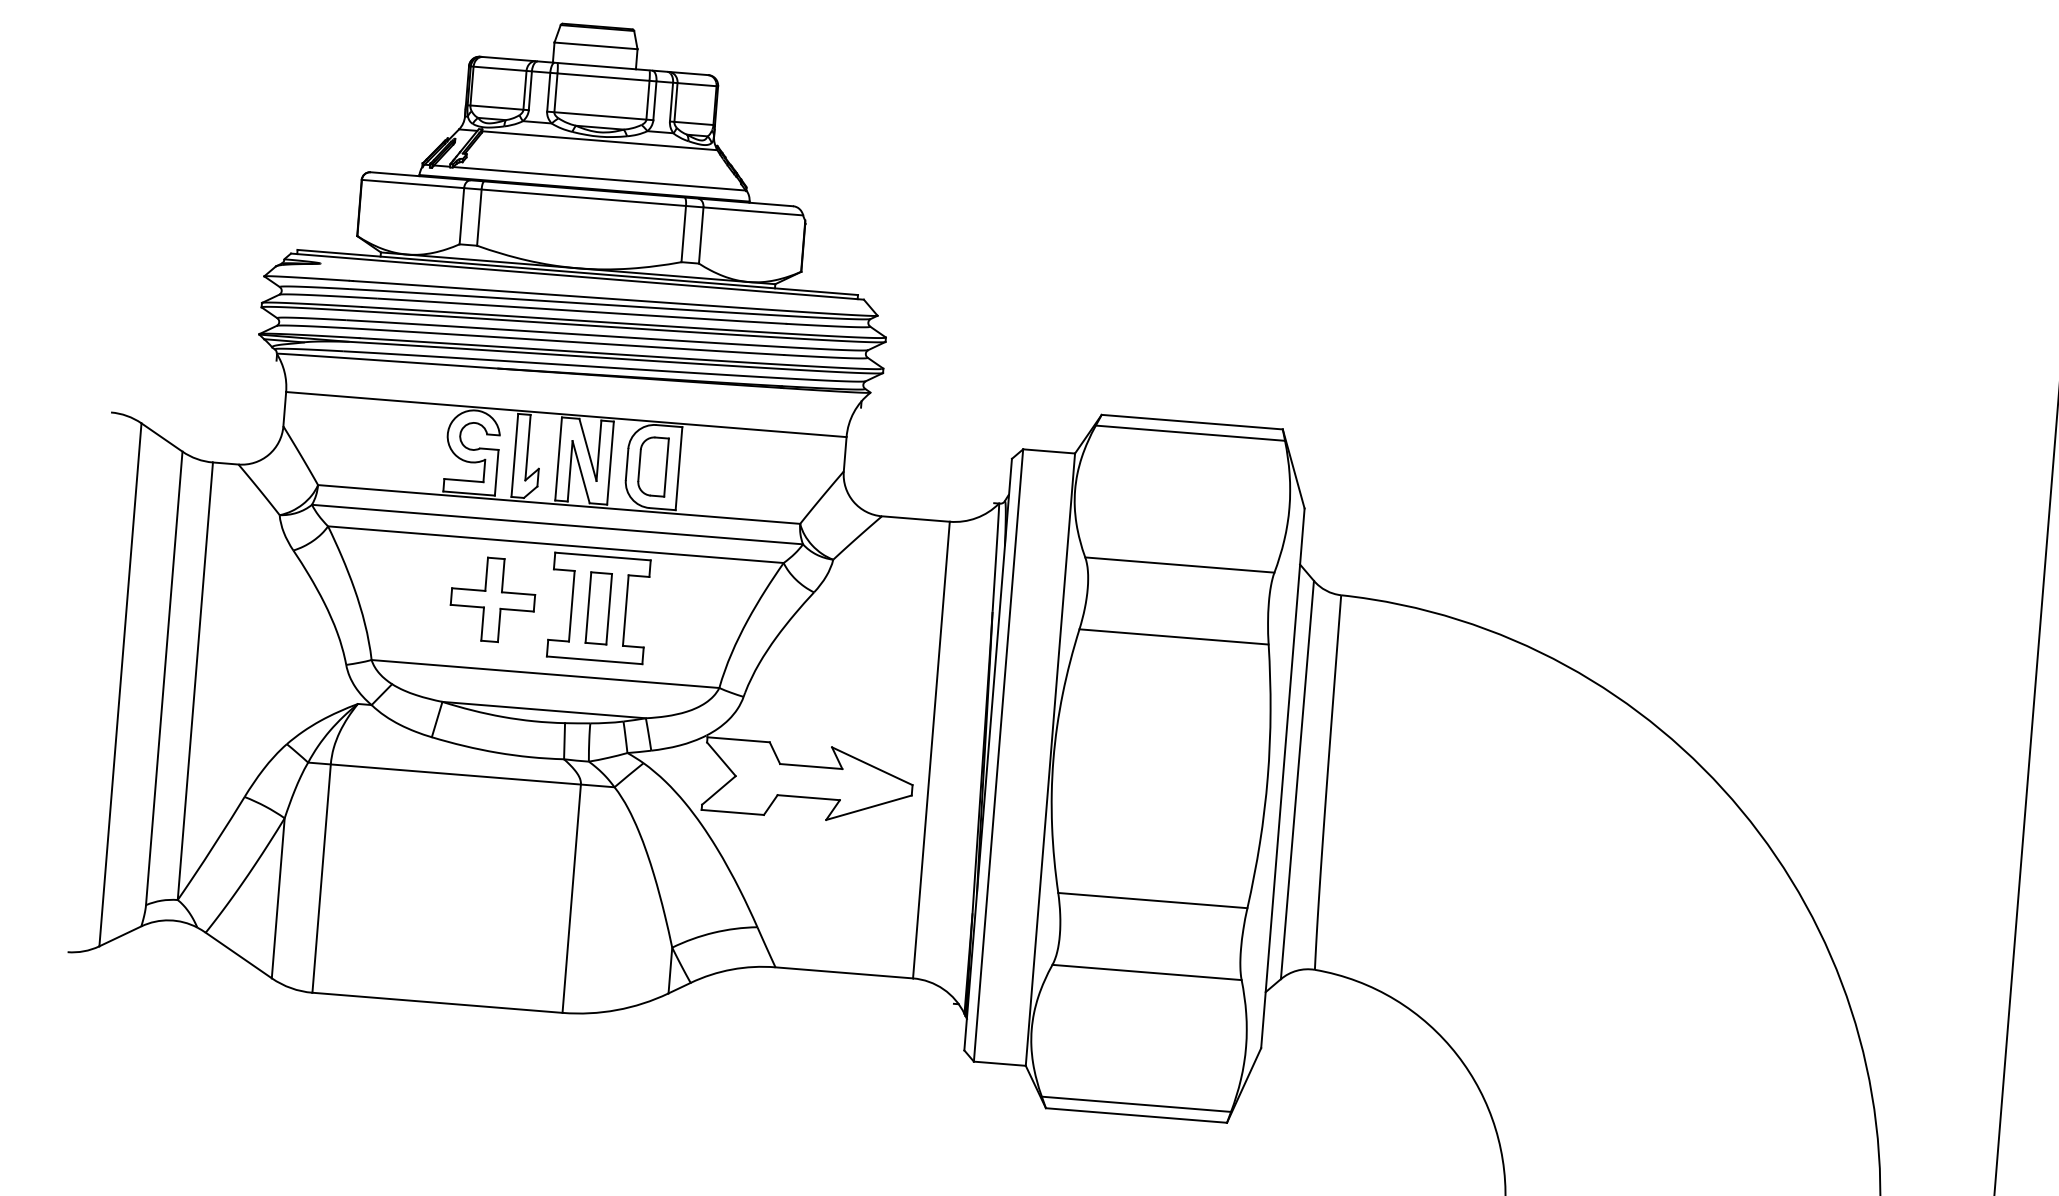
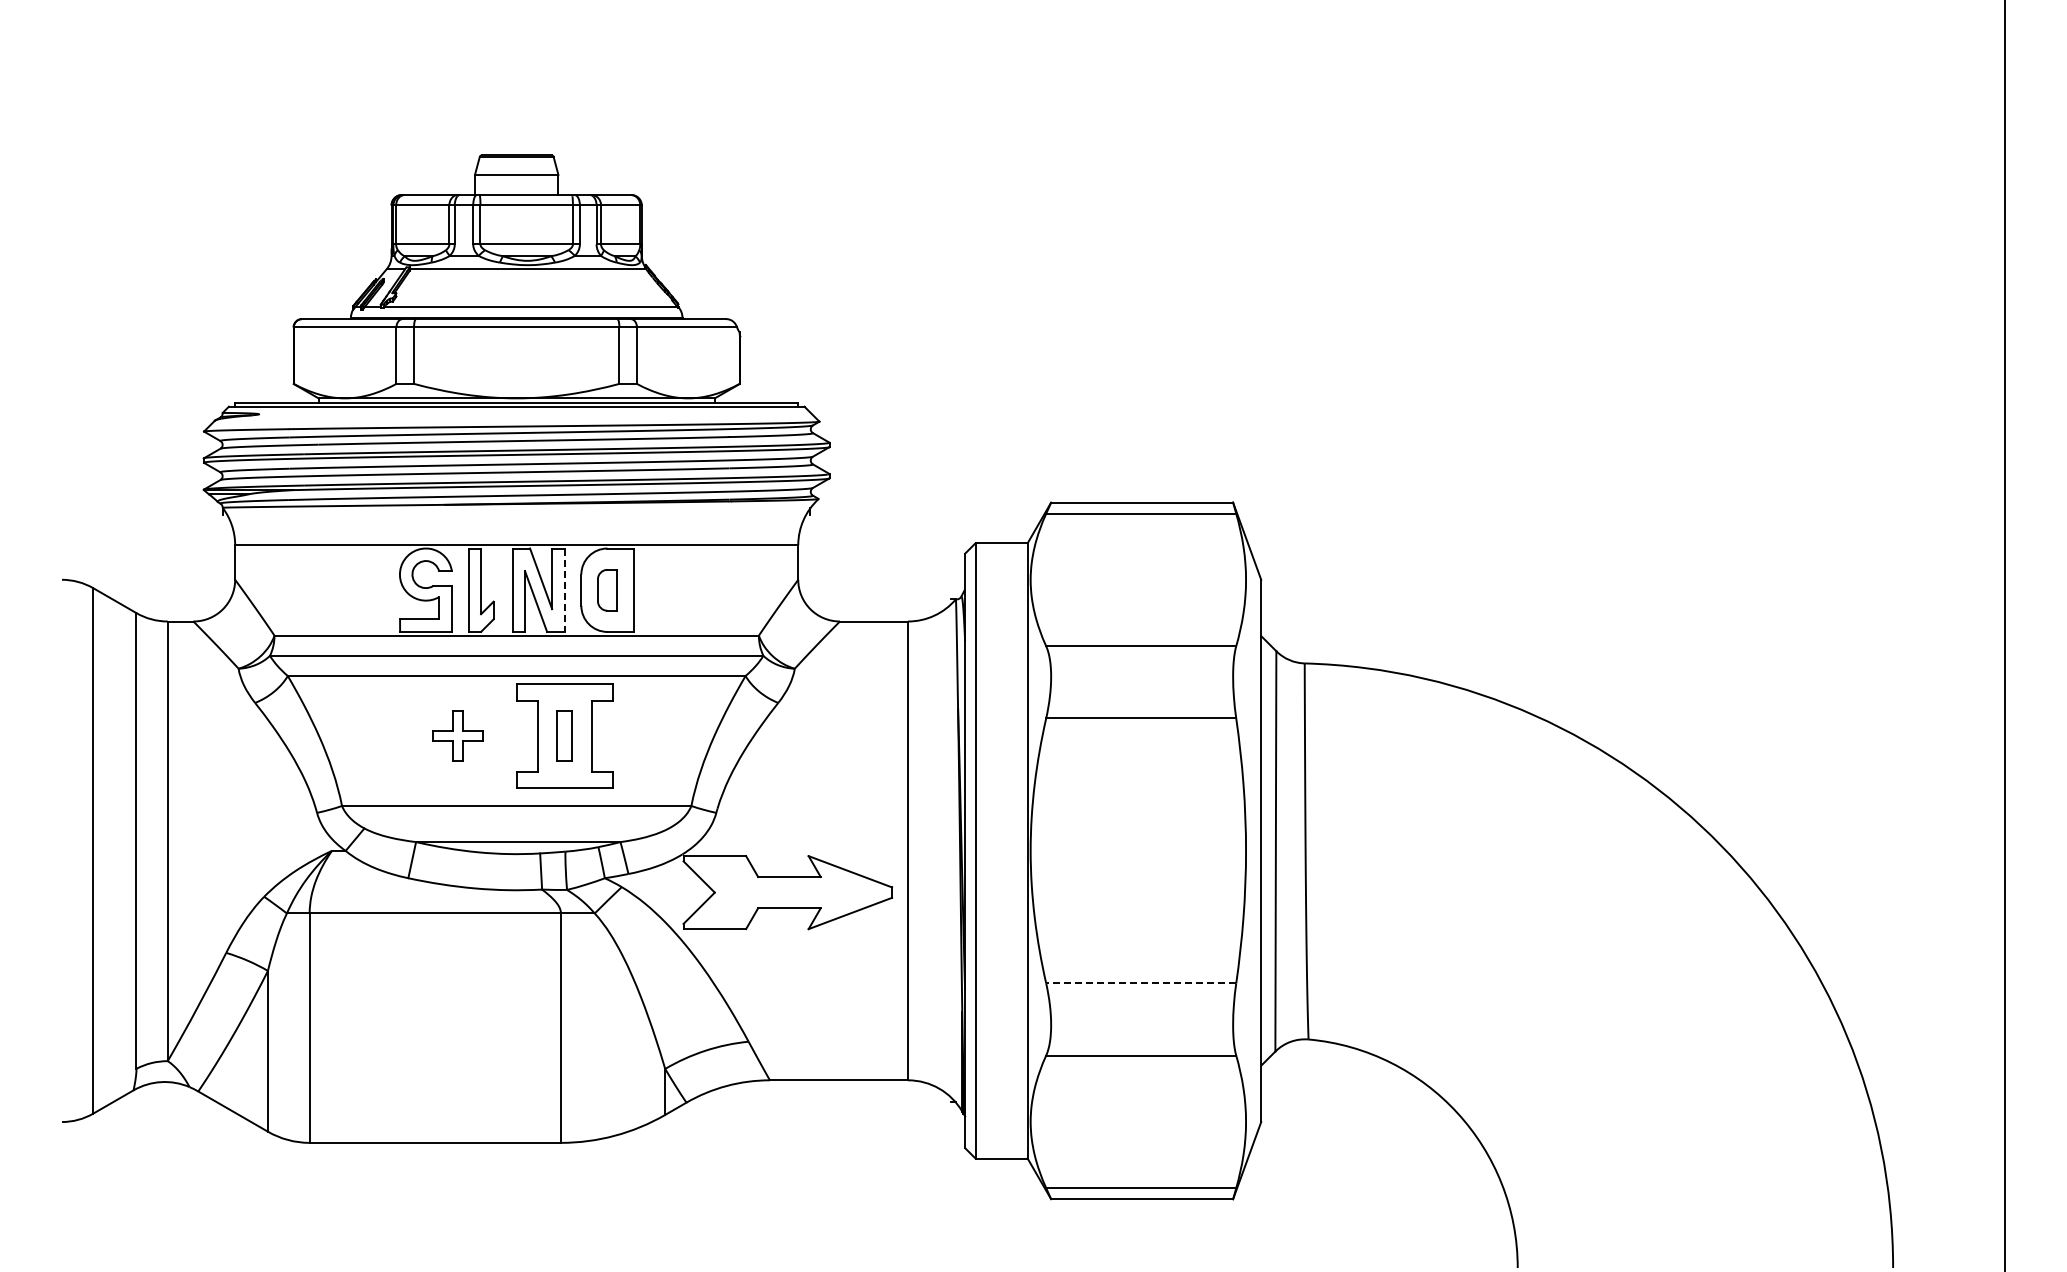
line: (610, 463) -> (564, 590), solid -> dashed
part: (653, 466) -> (607, 590), size x0.7
part: (493, 600) -> (458, 736), size x0.6
part: (598, 608) -> (564, 736), size x0.7
line: (1152, 900) -> (1140, 983), solid -> dashed

